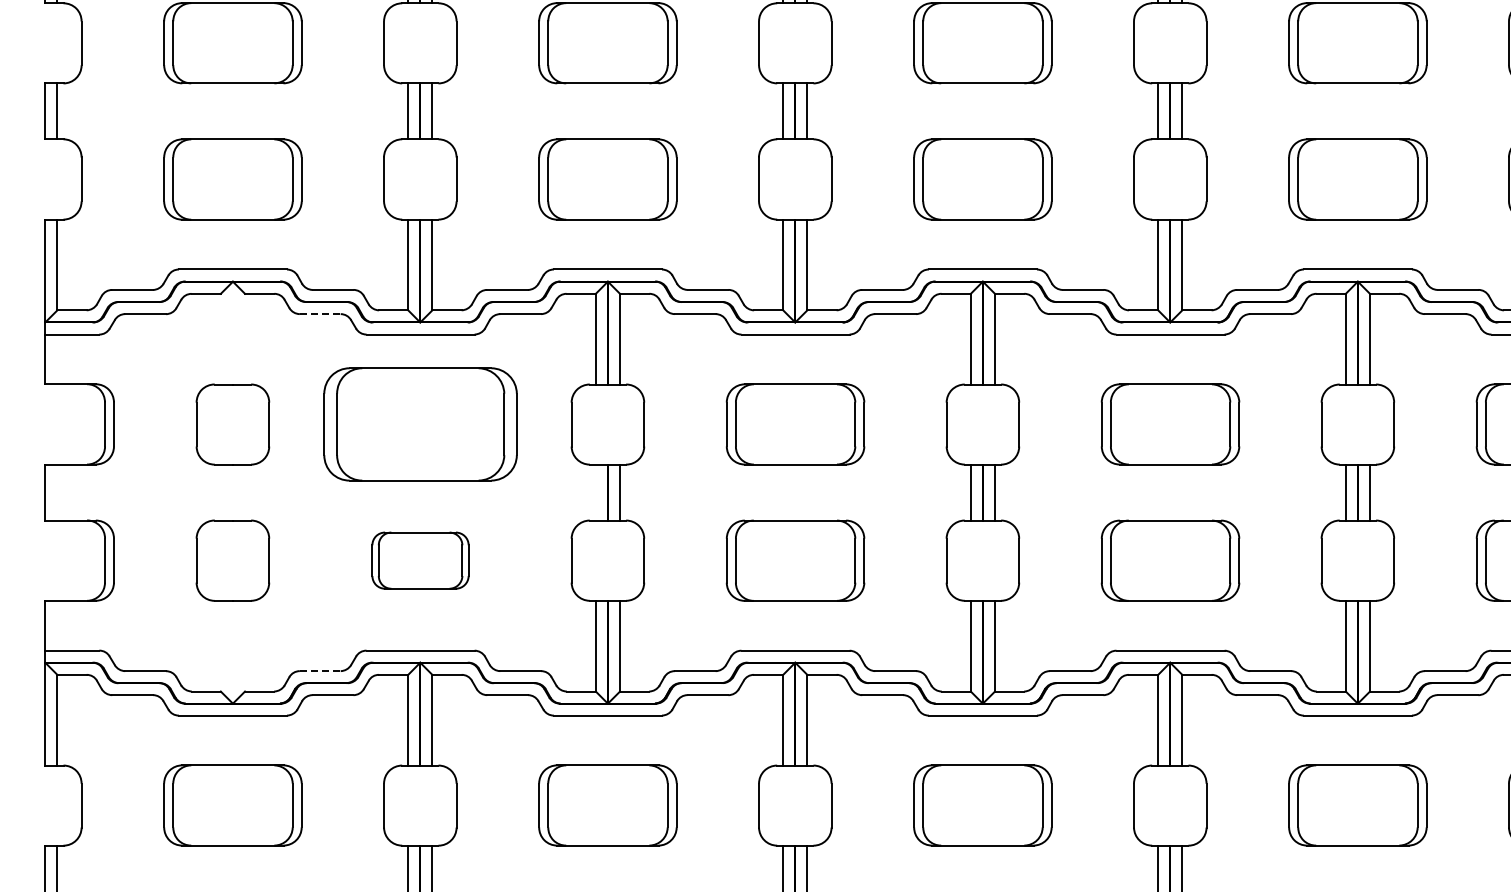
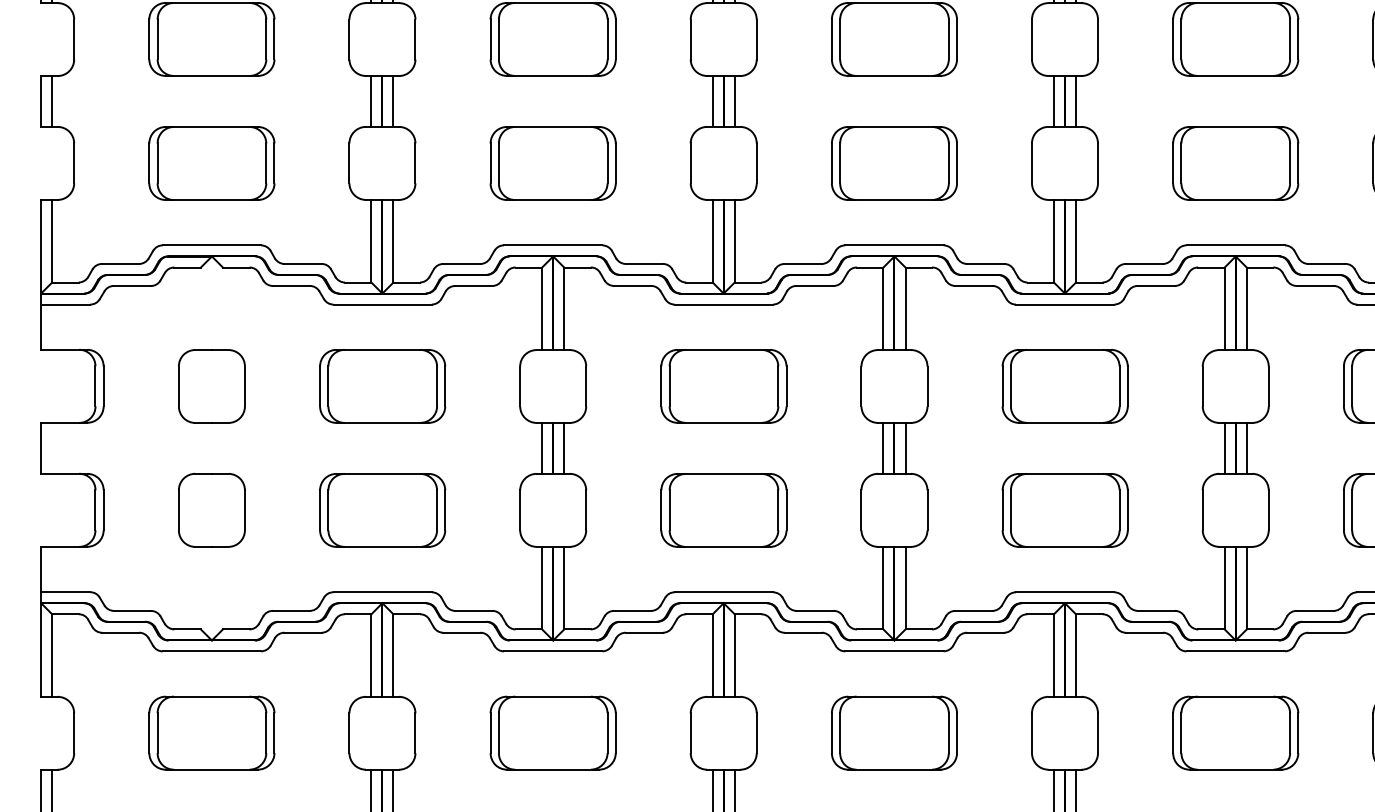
line: (320, 314) -> (291, 286), dashed -> solid
part: (420, 424) -> (382, 386), size x0.71
line: (595, 492) -> (541, 448), added
part: (420, 560) -> (382, 510), size x1.43
line: (320, 671) -> (291, 611), dashed -> solid

